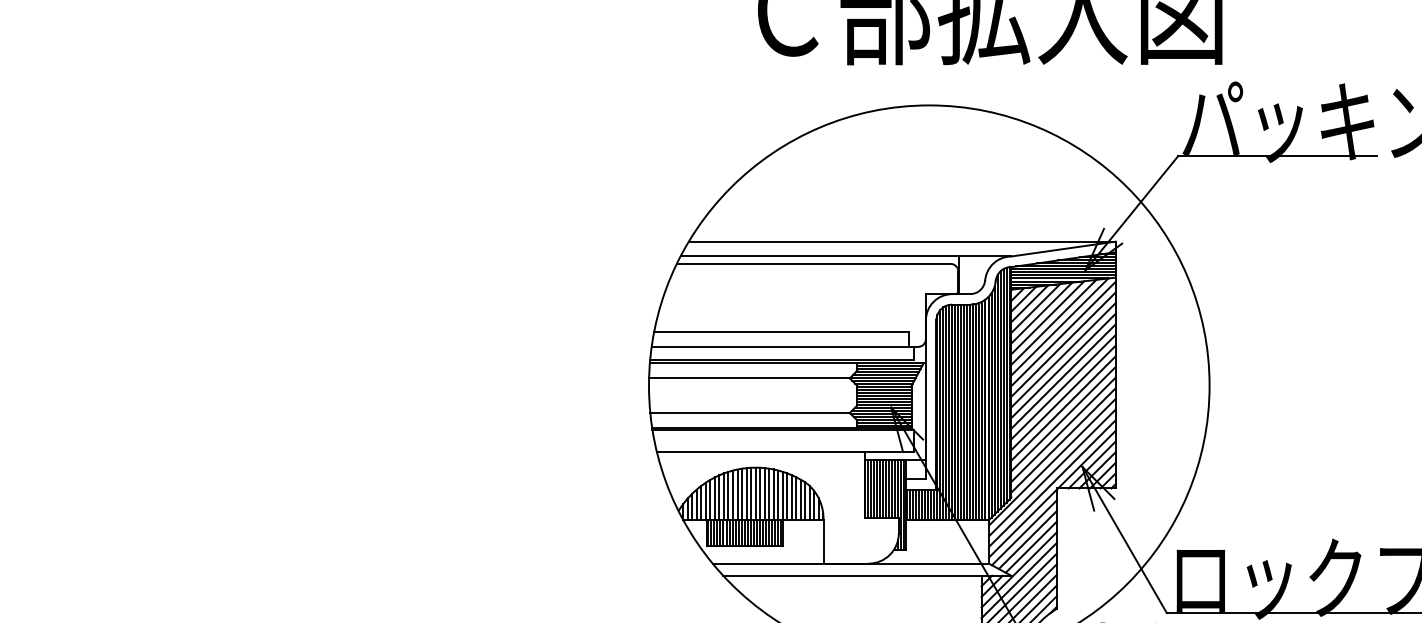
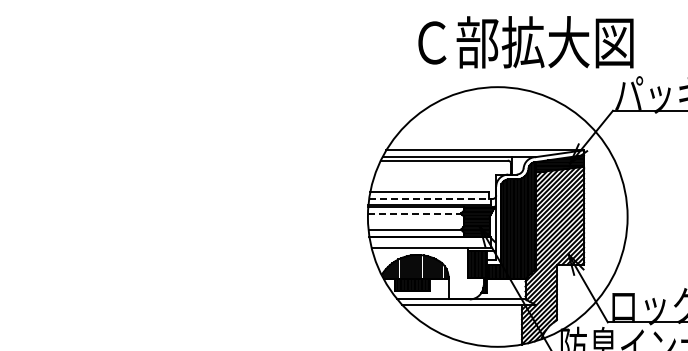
line: (784, 345) -> (430, 198), solid -> dashed
line: (749, 378) -> (414, 213), solid -> dashed

